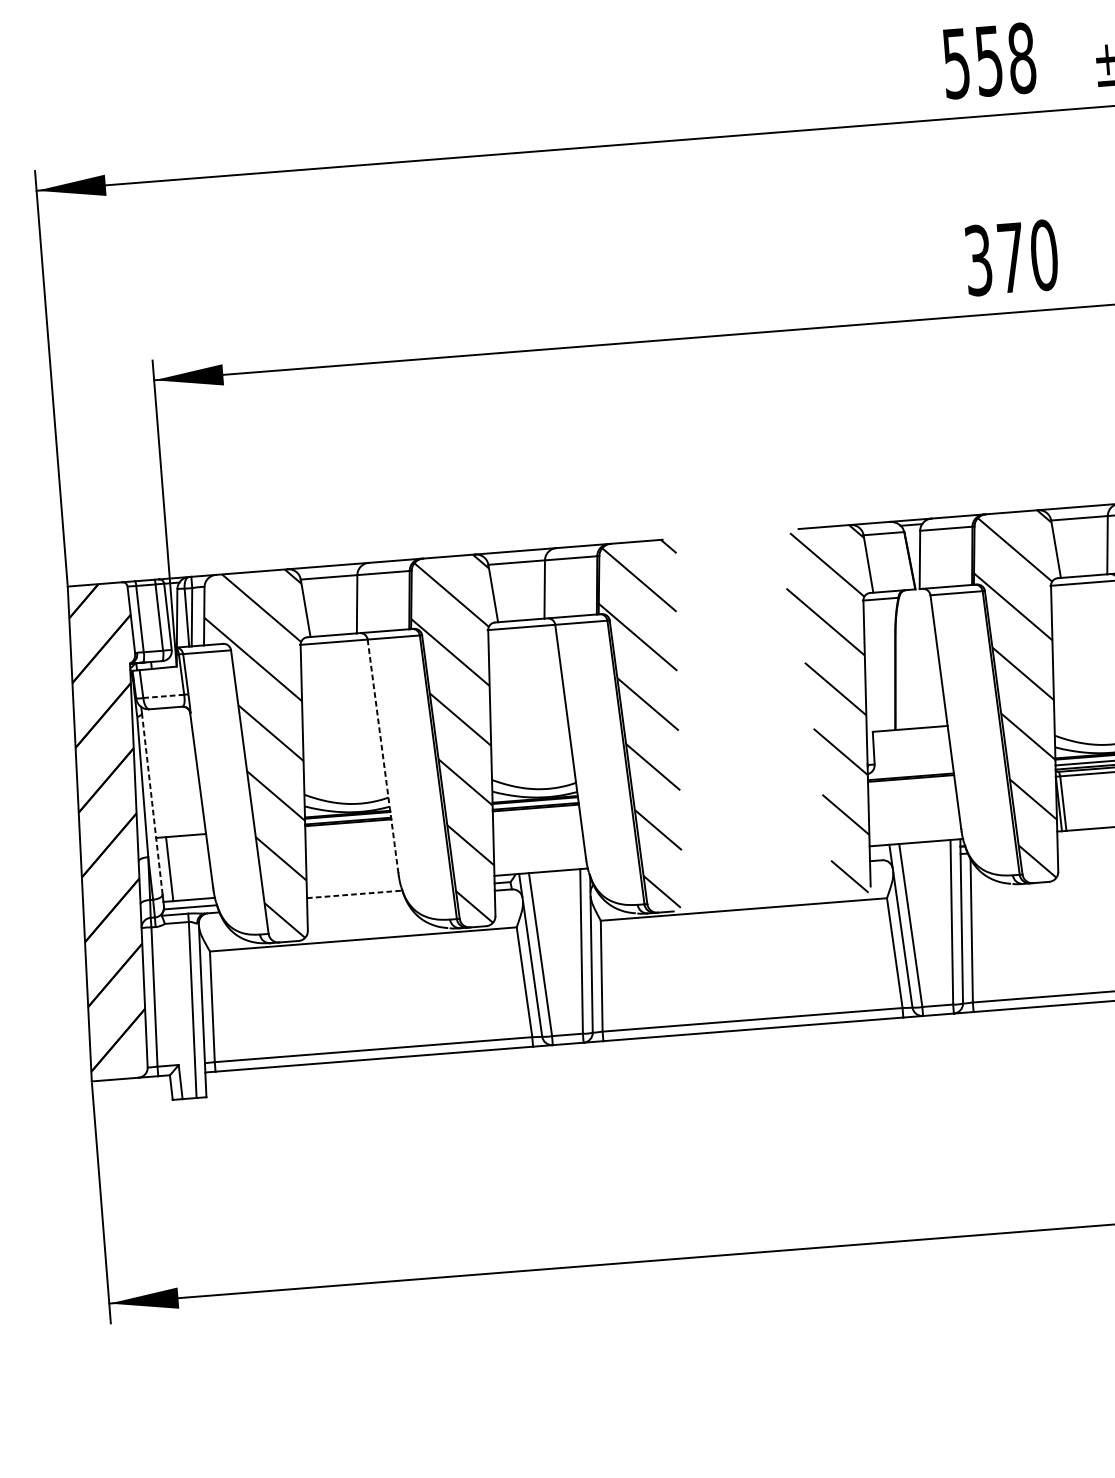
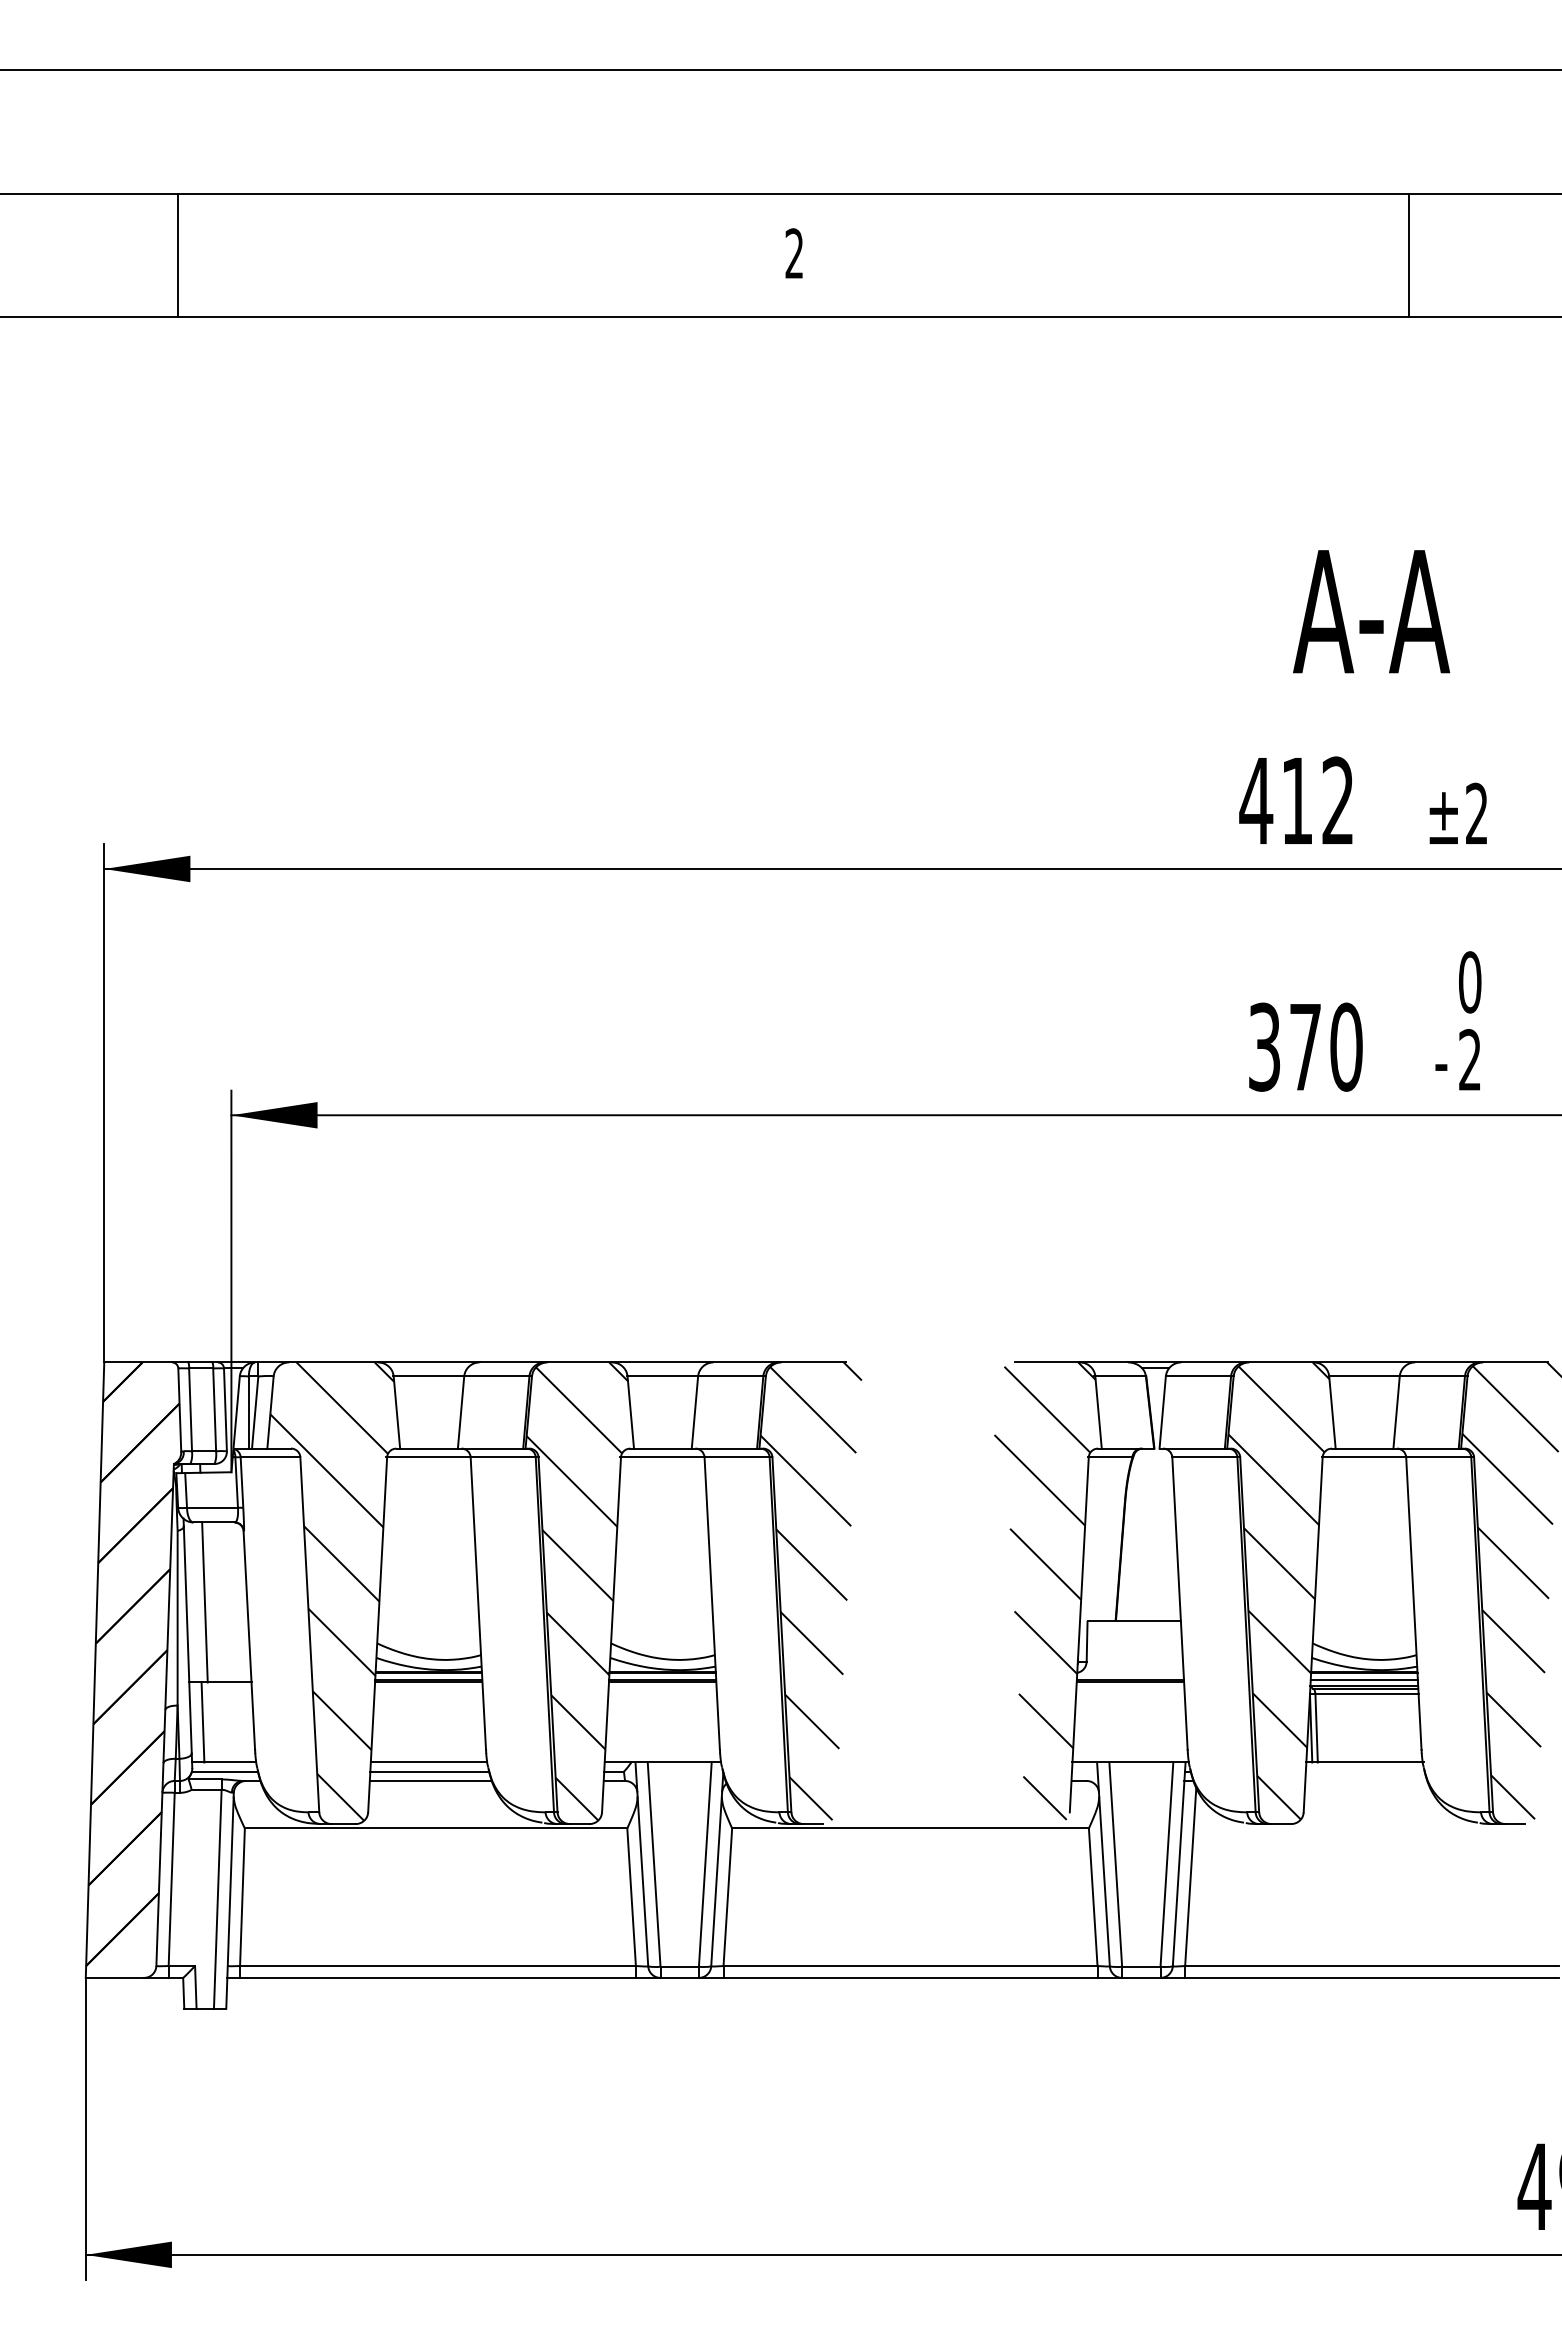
text: (988, 60) -> (1296, 800), 558 -> 412
line: (164, 696) -> (213, 1507), dashed -> solid
line: (383, 756) -> (478, 1603), dashed -> solid
line: (163, 772) -> (204, 1602), added
line: (152, 803) -> (187, 1639), dashed -> solid
line: (353, 887) -> (428, 1762), added
line: (355, 894) -> (430, 1771), dashed -> solid
line: (355, 901) -> (430, 1780), added

